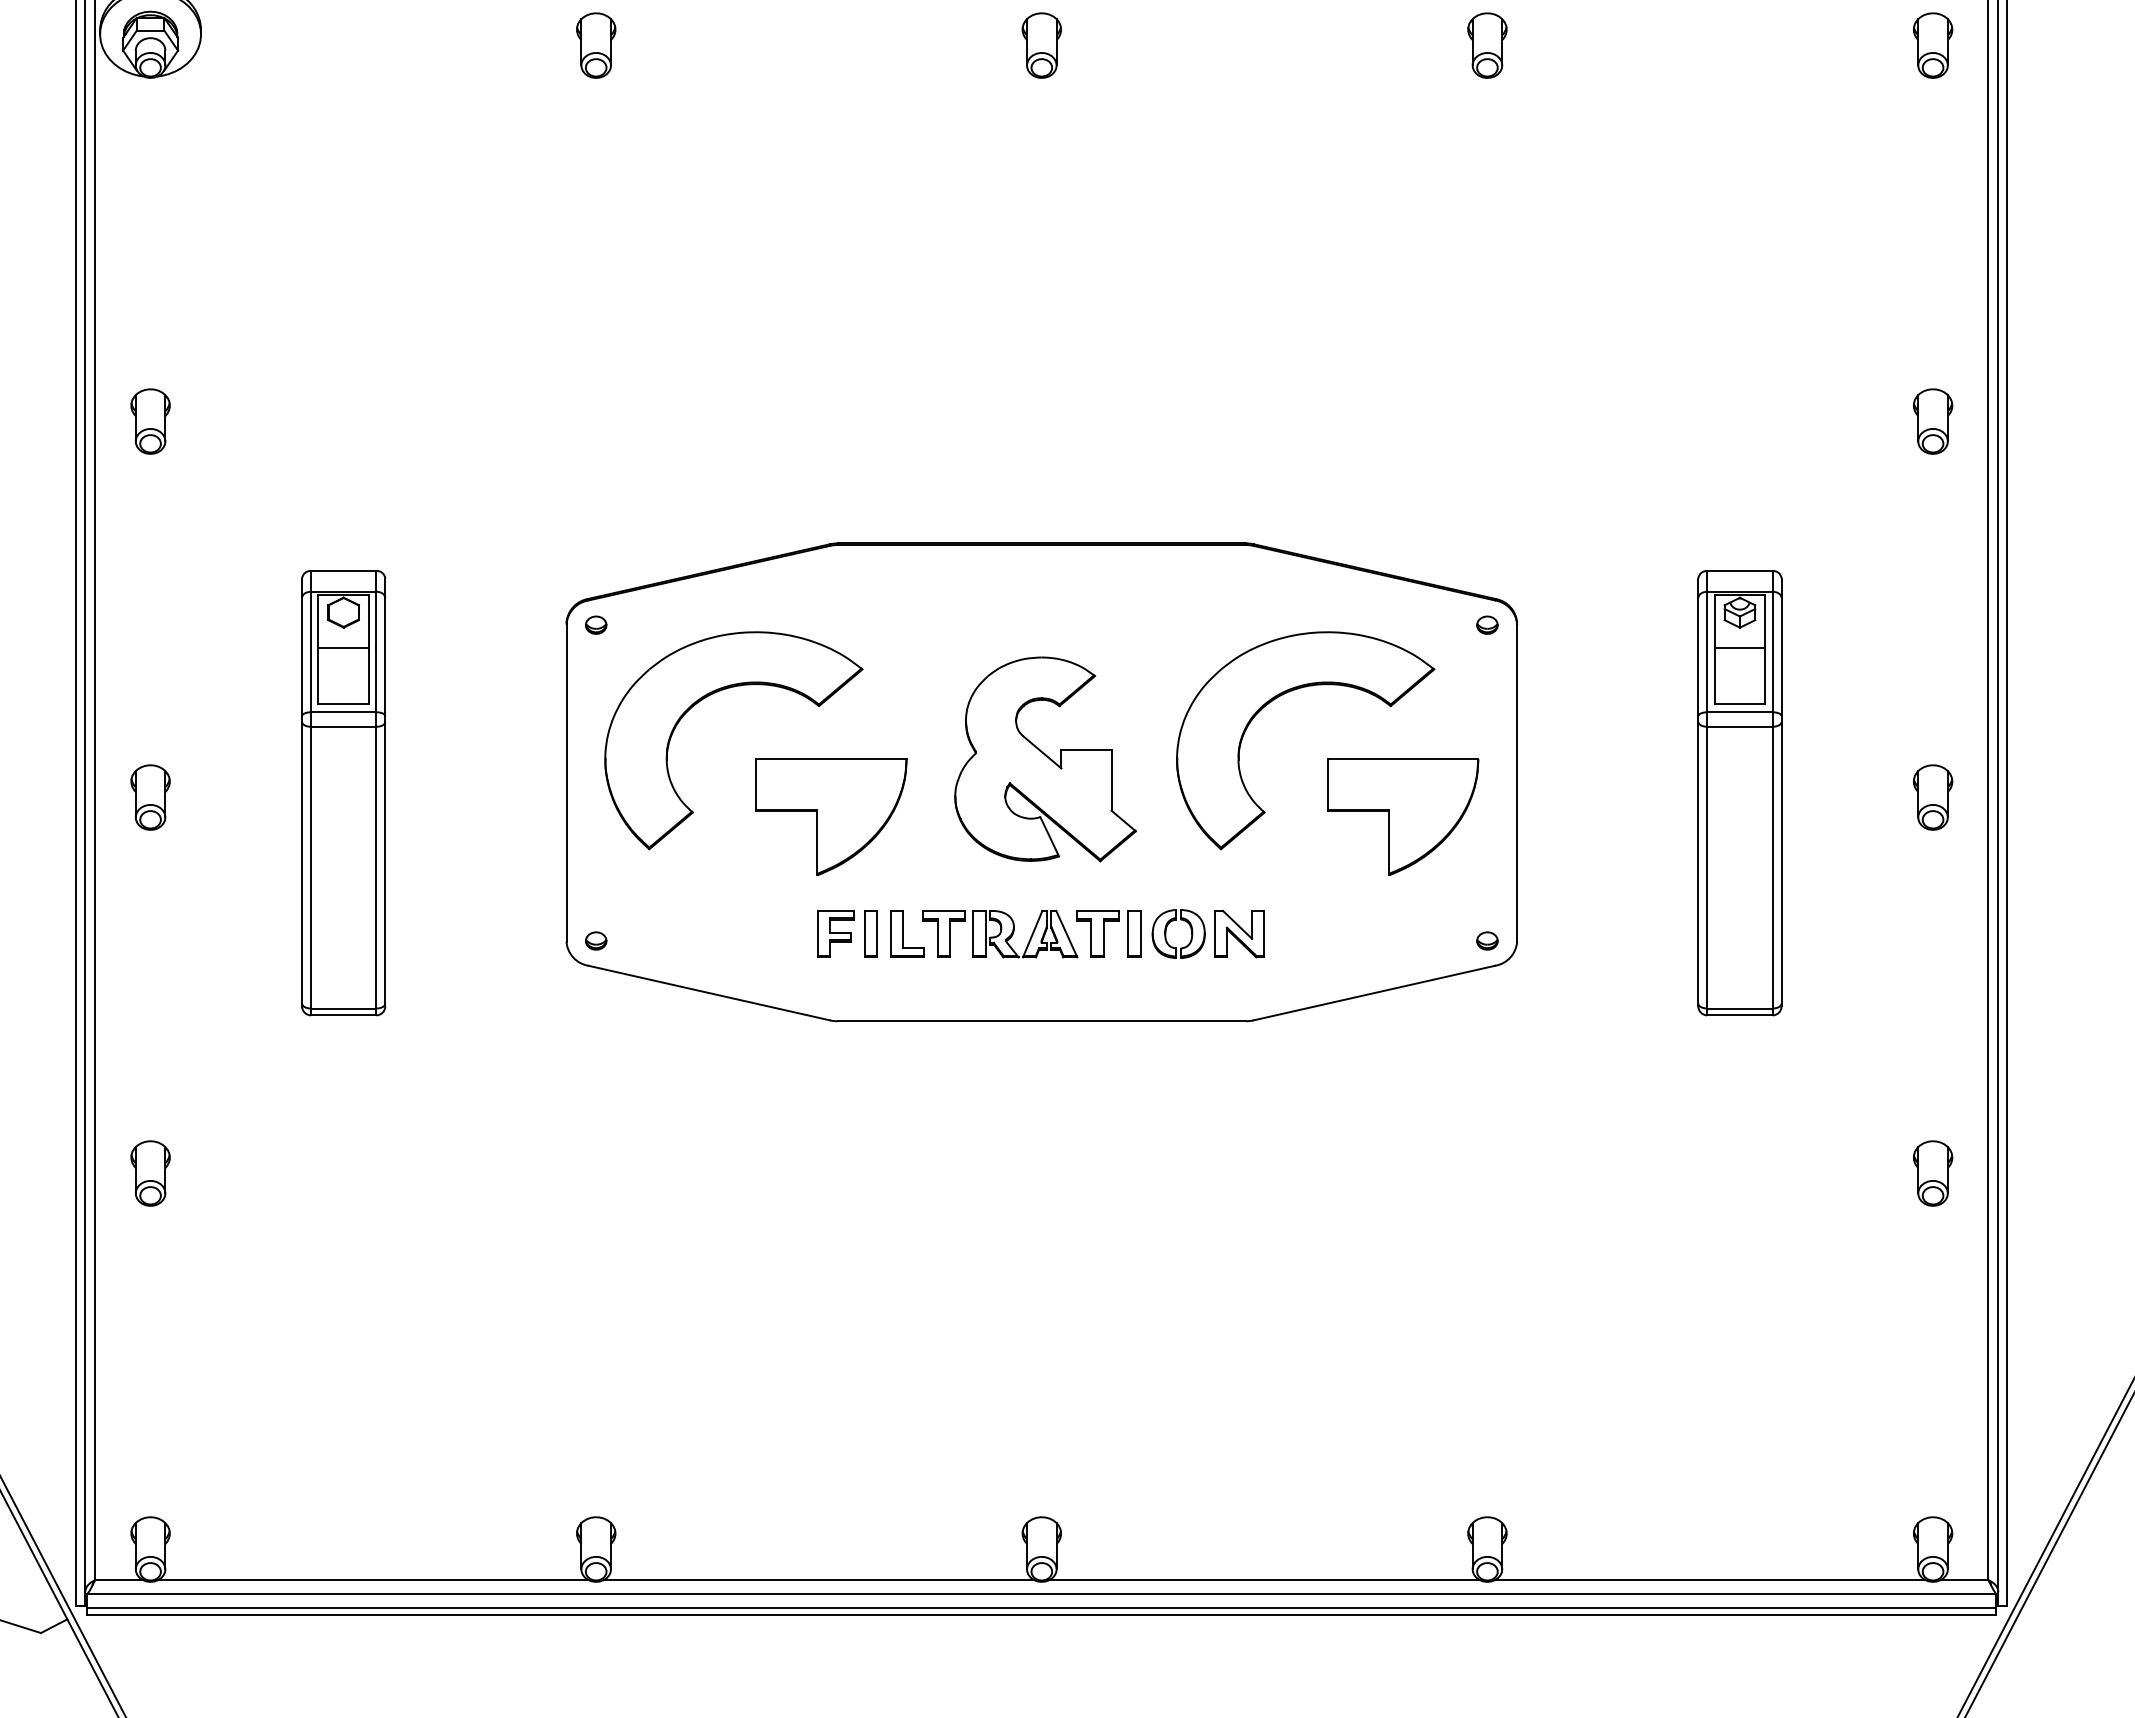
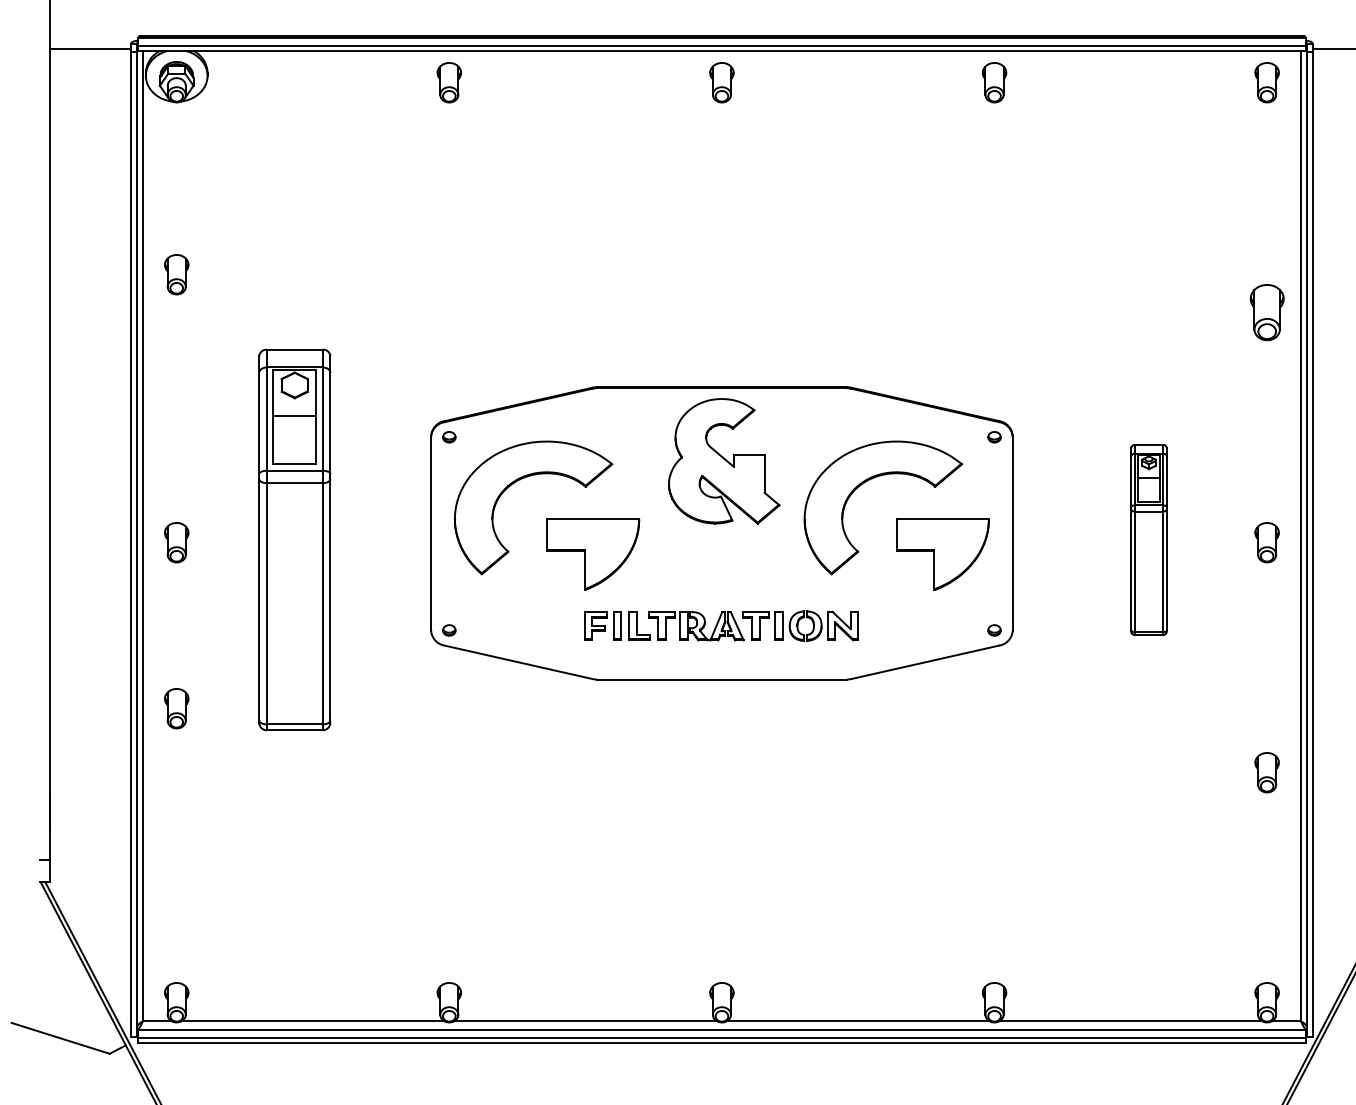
part: (150, 421) -> (176, 274), moved
part: (1932, 421) -> (1266, 312), size x1.4
part: (1046, 759) -> (724, 461), moved
part: (343, 792) -> (294, 539), size x1.4
part: (1739, 792) -> (1148, 539), size x0.7
part: (150, 1173) -> (176, 708), moved

